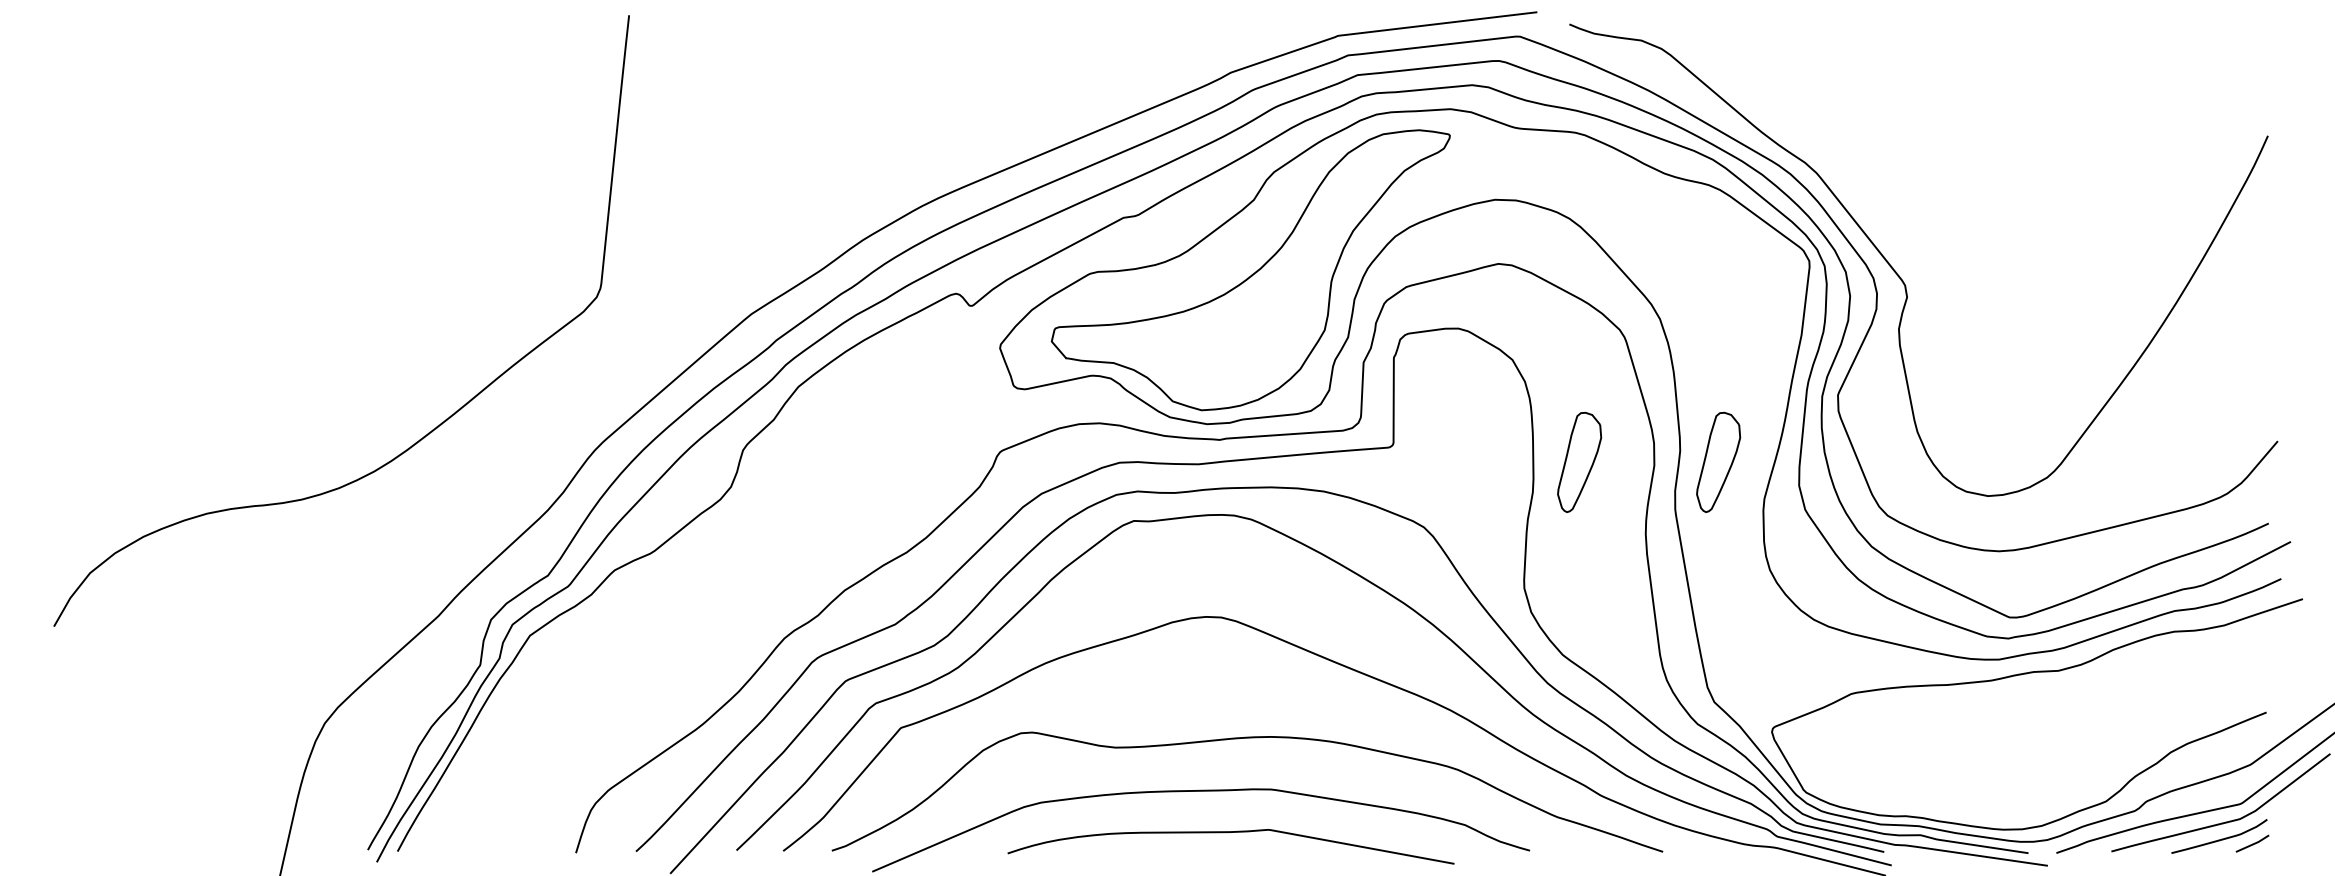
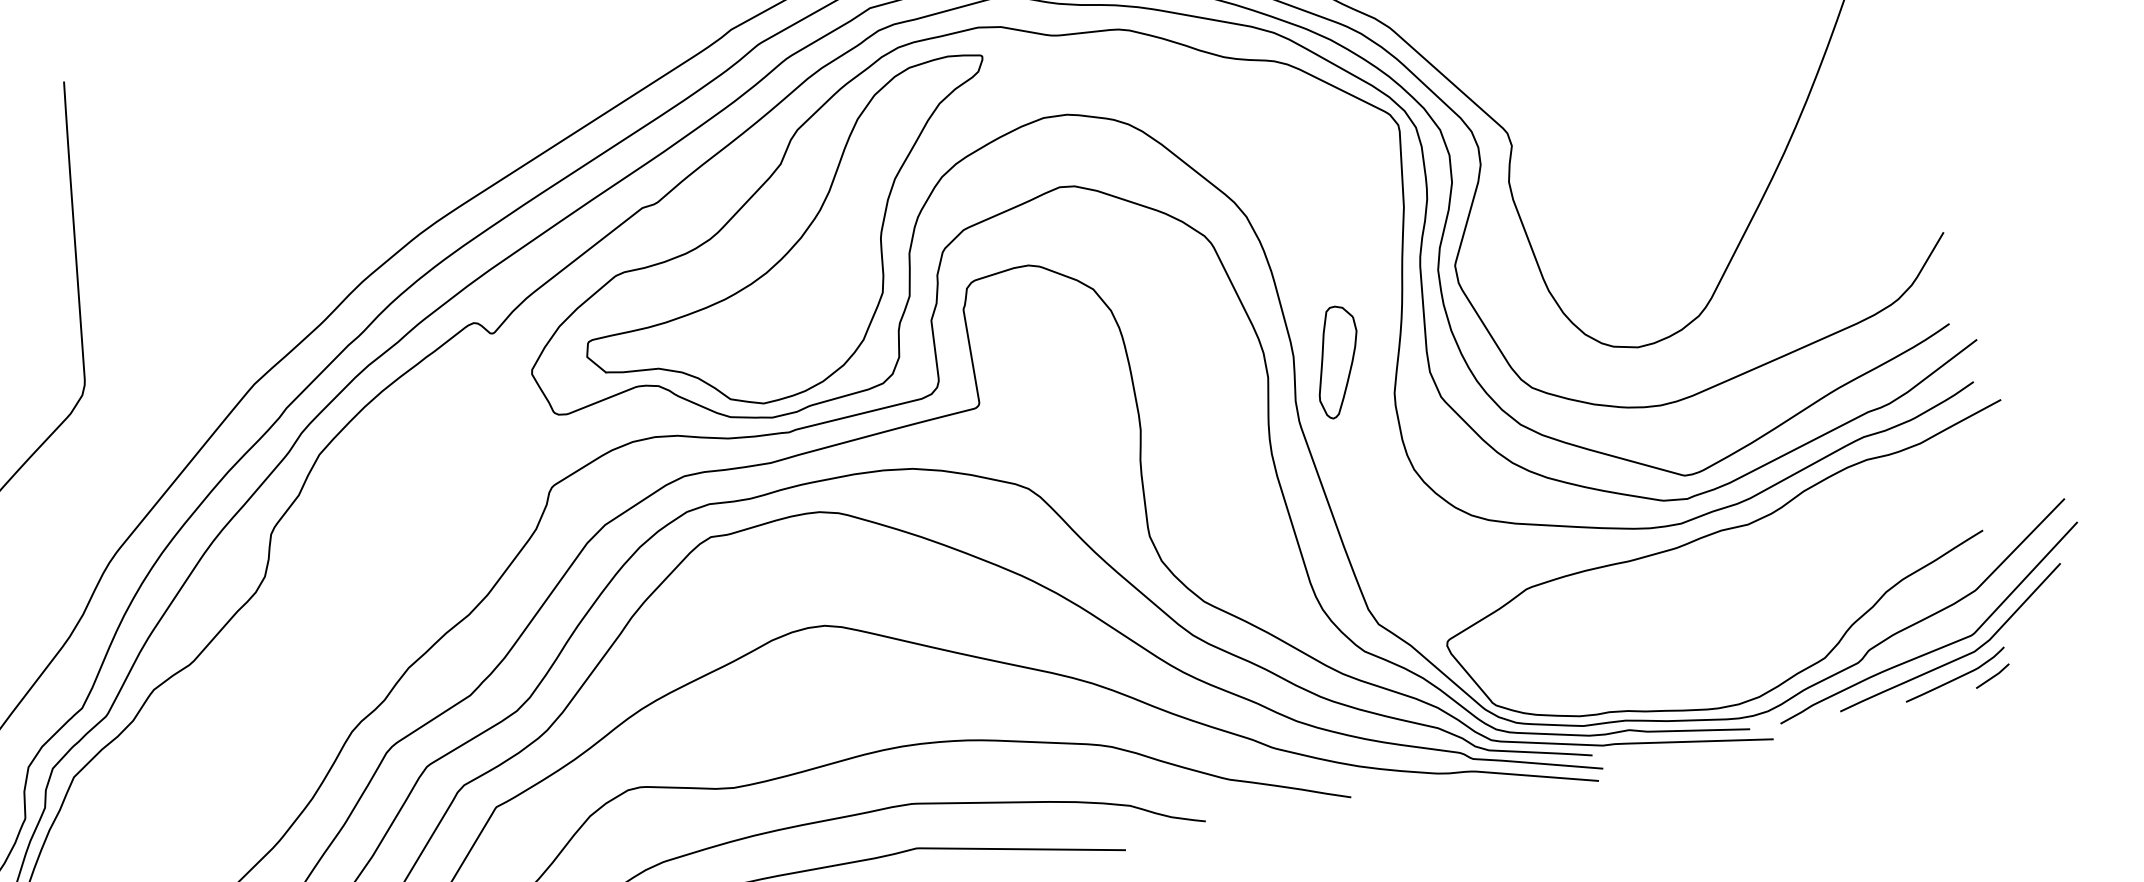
part: (1579, 461) -> (1185, 387), removed

